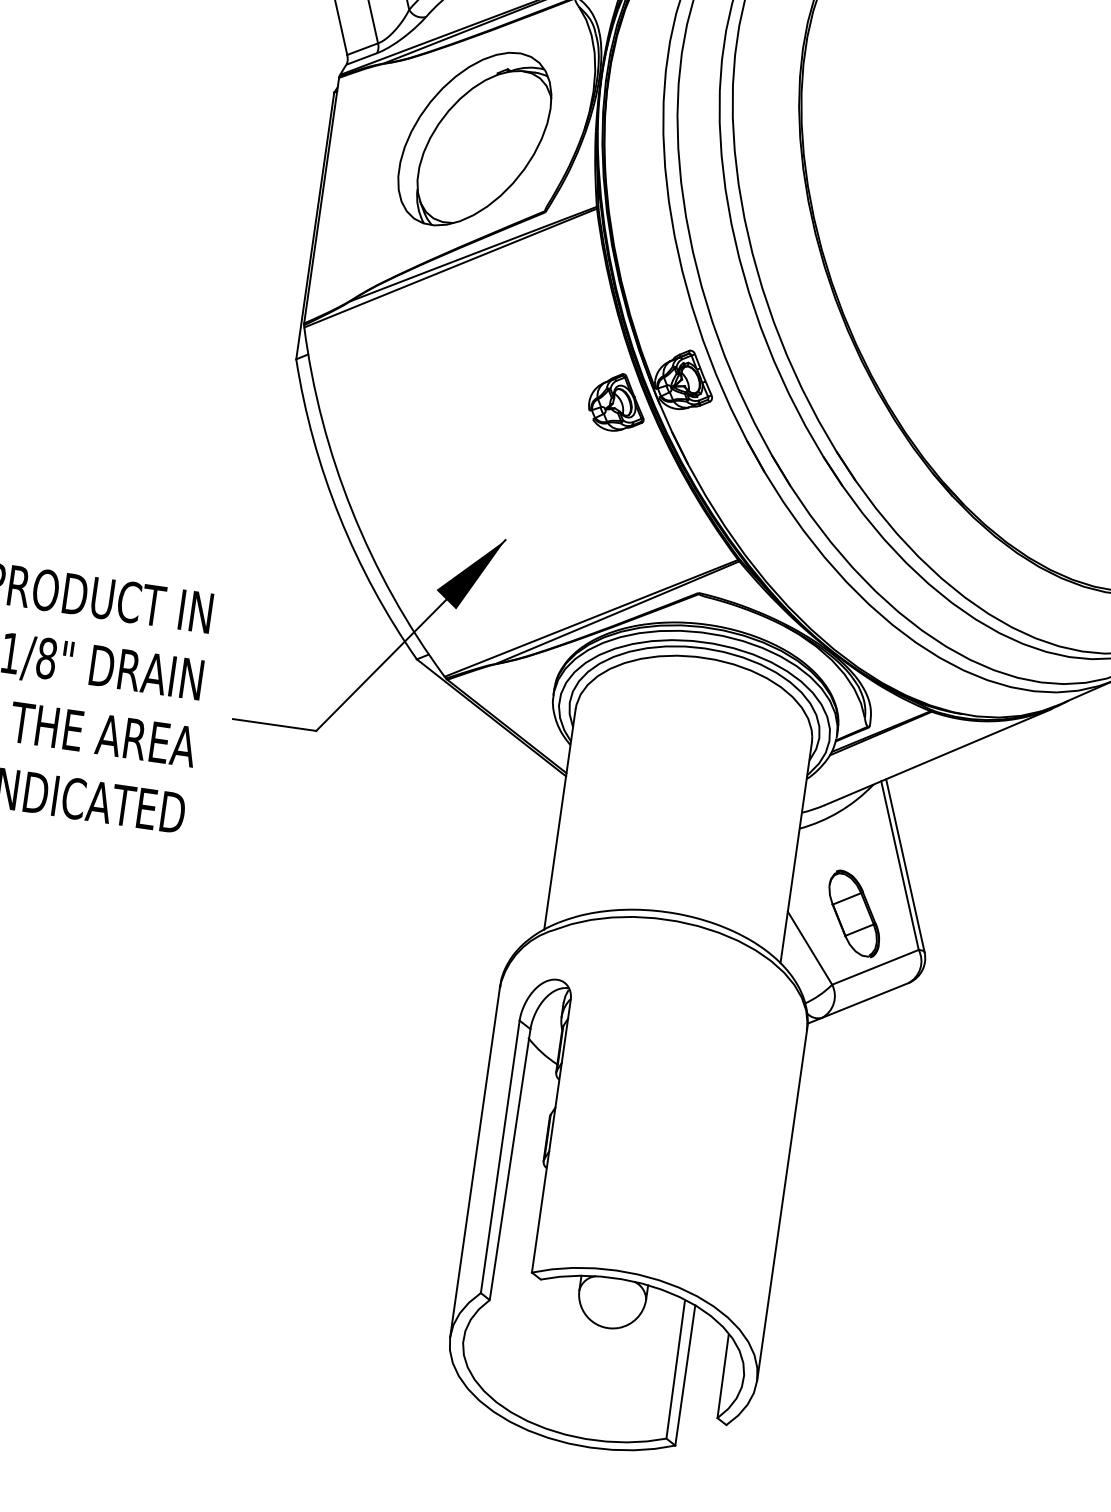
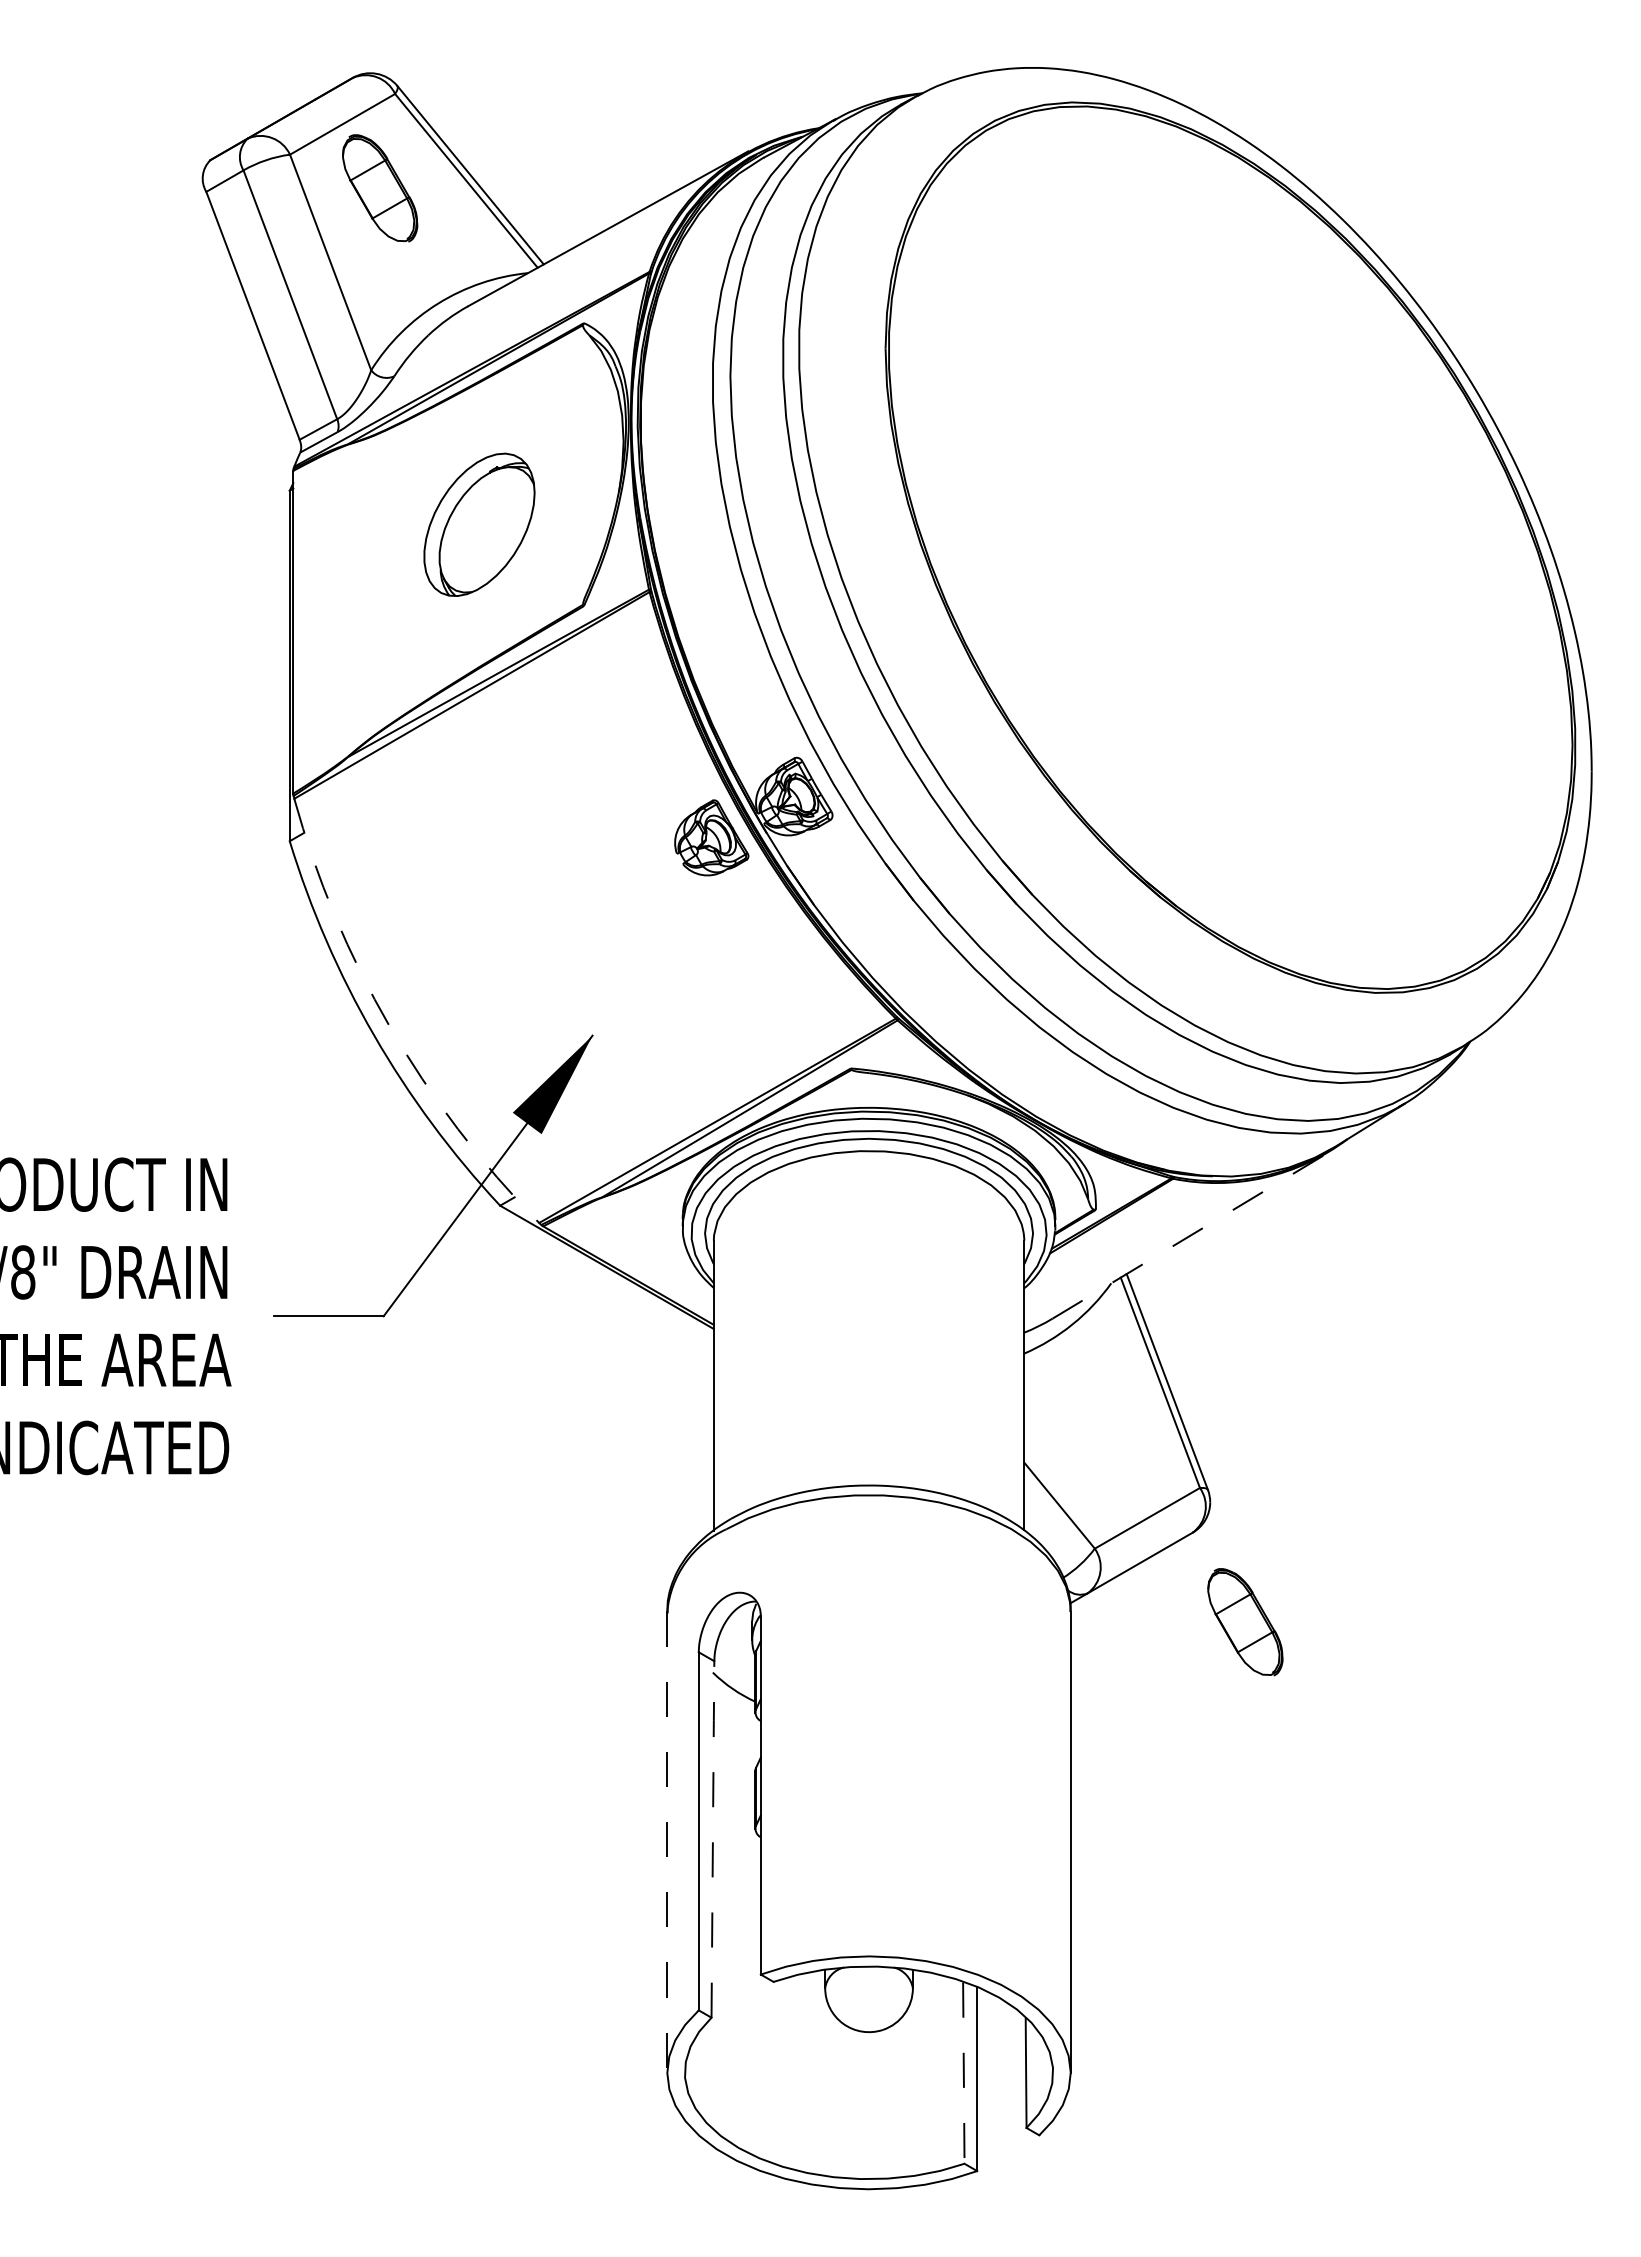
part: (474, 138) -> (479, 524), size x0.6
arc: (352, 511) -> (389, 1026), solid -> dashed
line: (938, 756) -> (1190, 1235), solid -> dashed
part: (854, 914) -> (1245, 1622), moved
line: (475, 1162) -> (667, 1842), solid -> dashed
line: (509, 1163) -> (712, 1838), solid -> dashed
line: (675, 1370) -> (963, 2074), solid -> dashed

